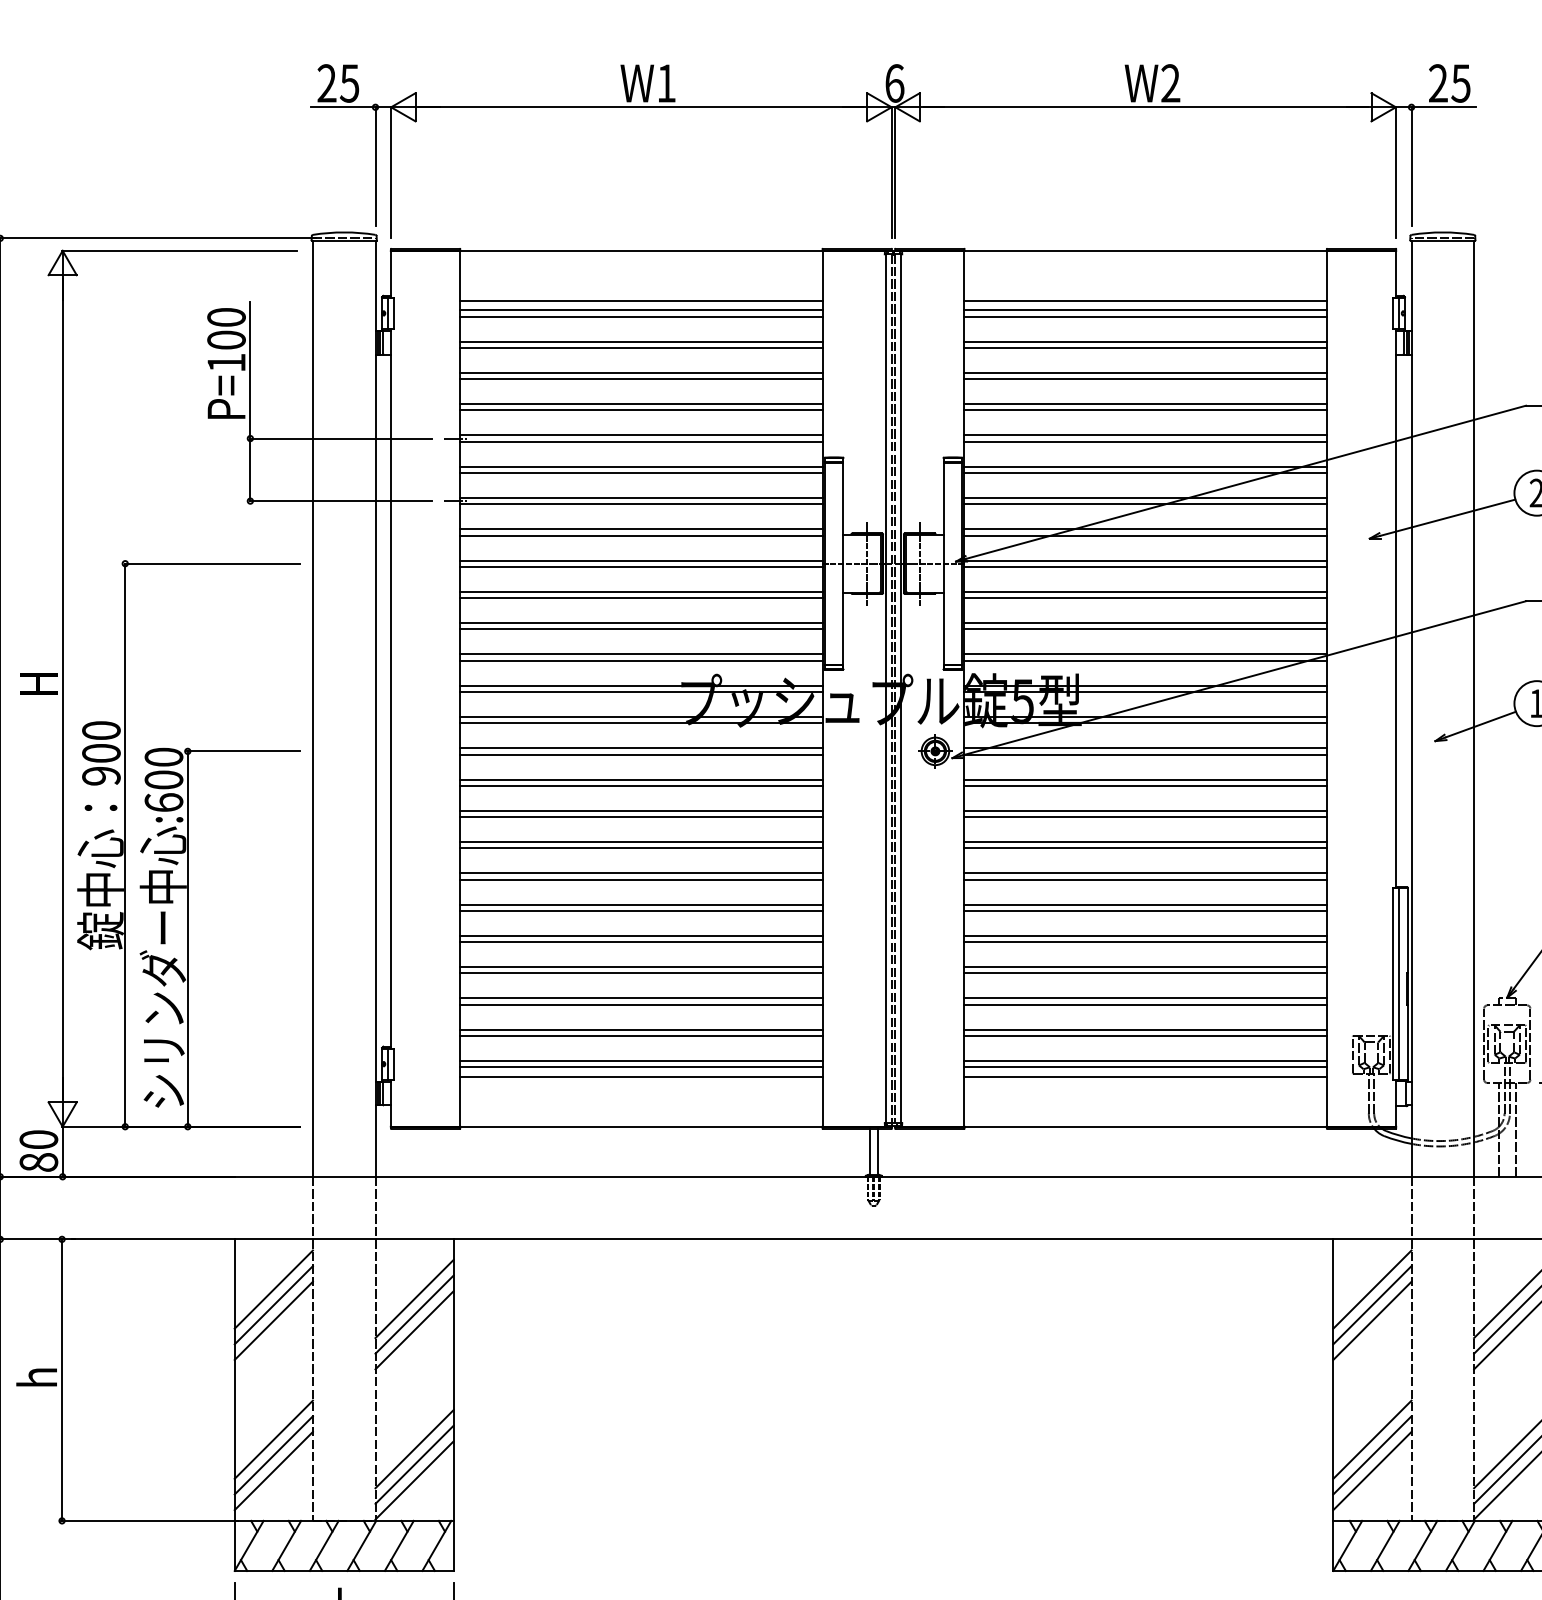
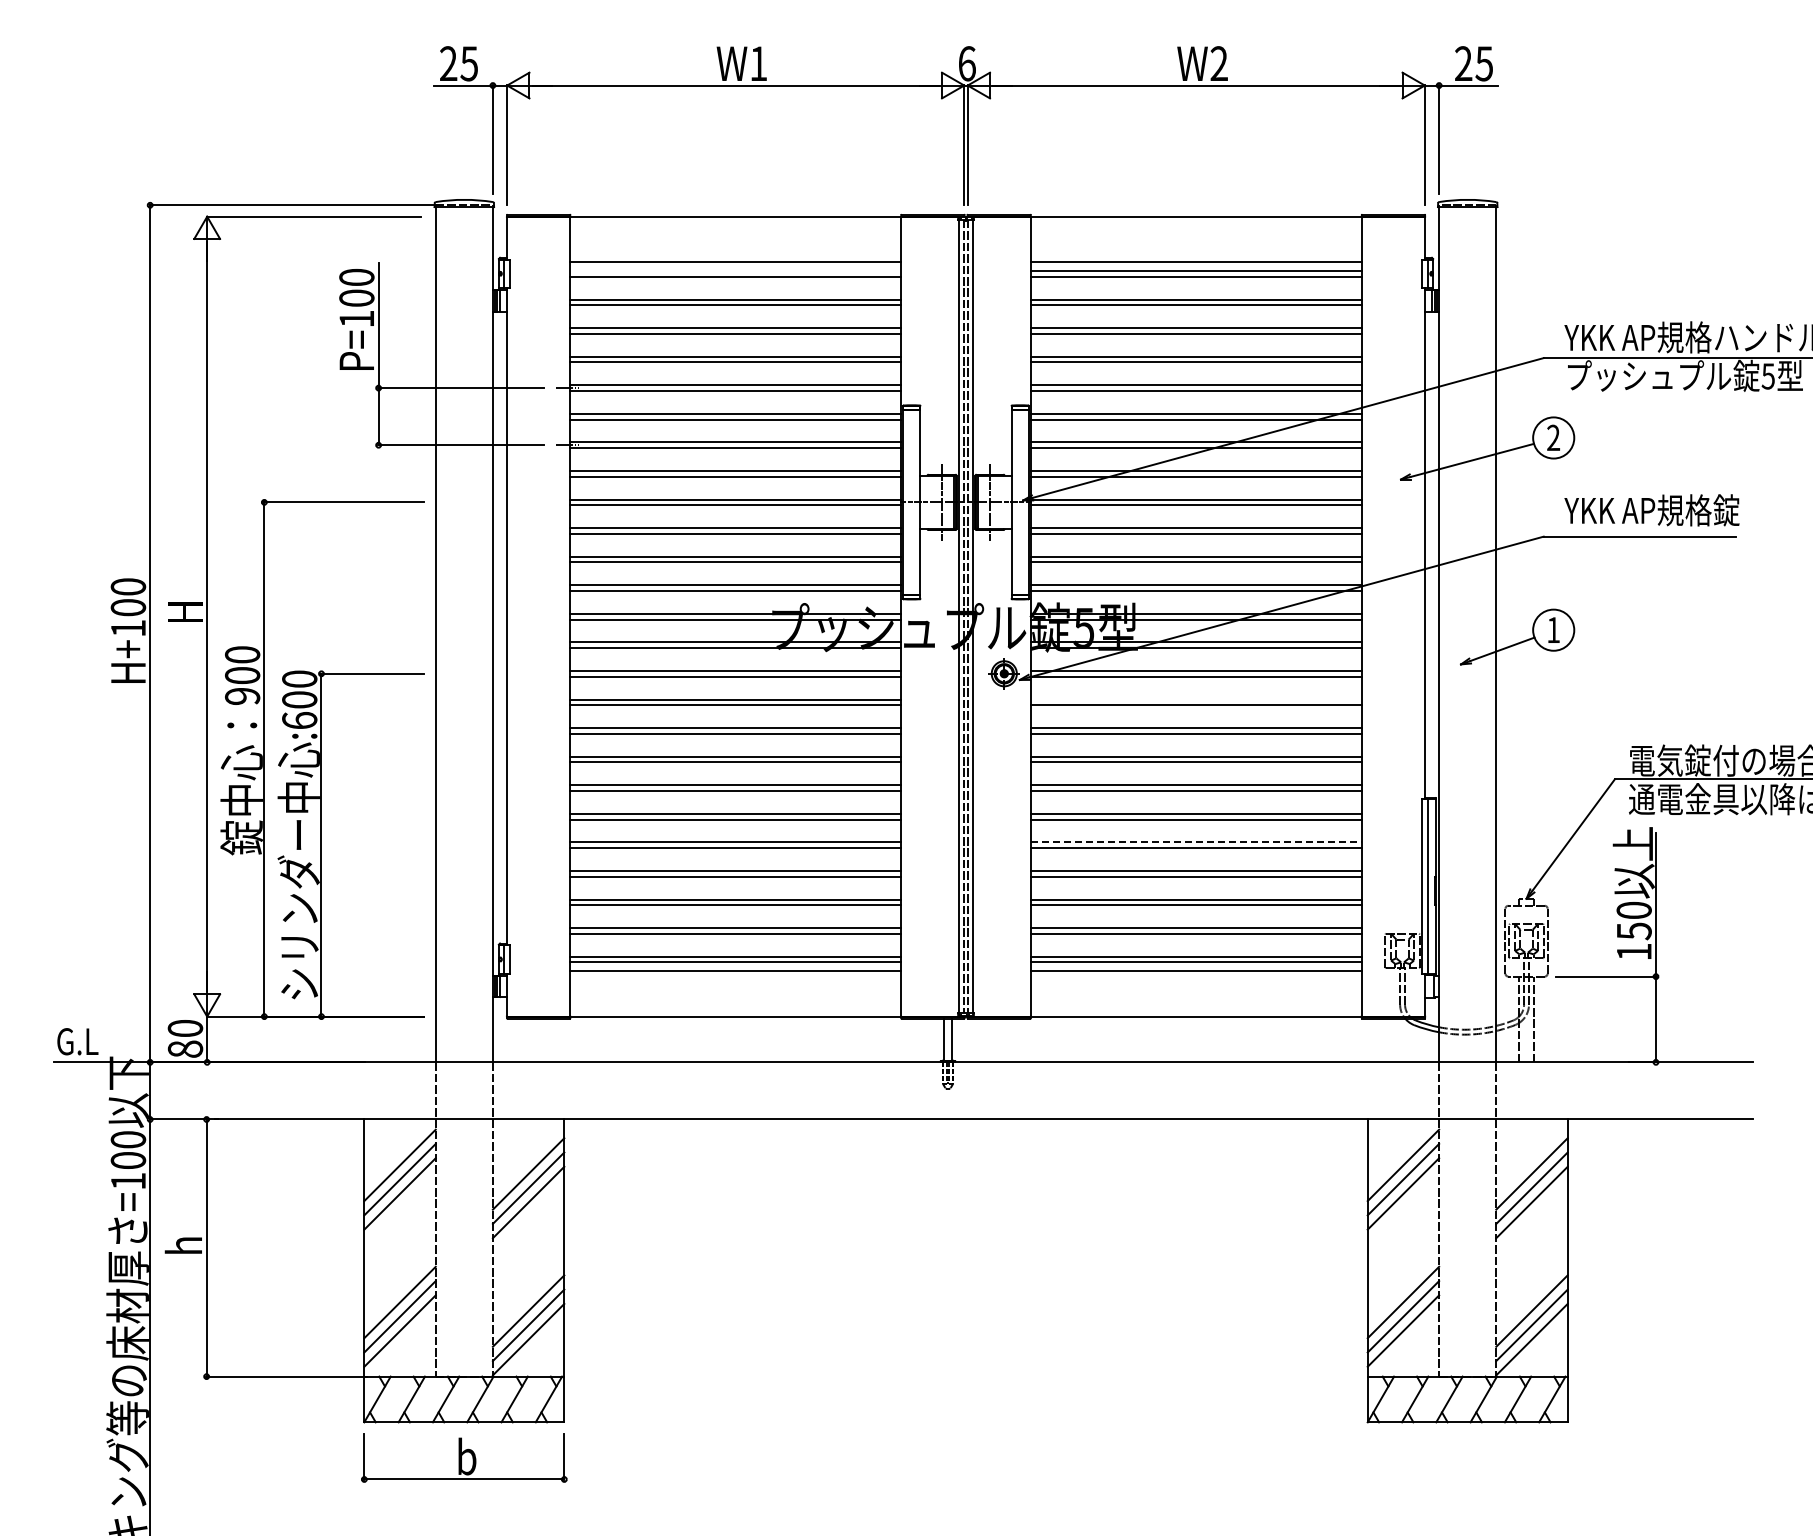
line: (641, 309) -> (735, 270), removed
line: (1145, 779) -> (1196, 699), removed
line: (1145, 936) -> (1196, 842), solid -> dashed

